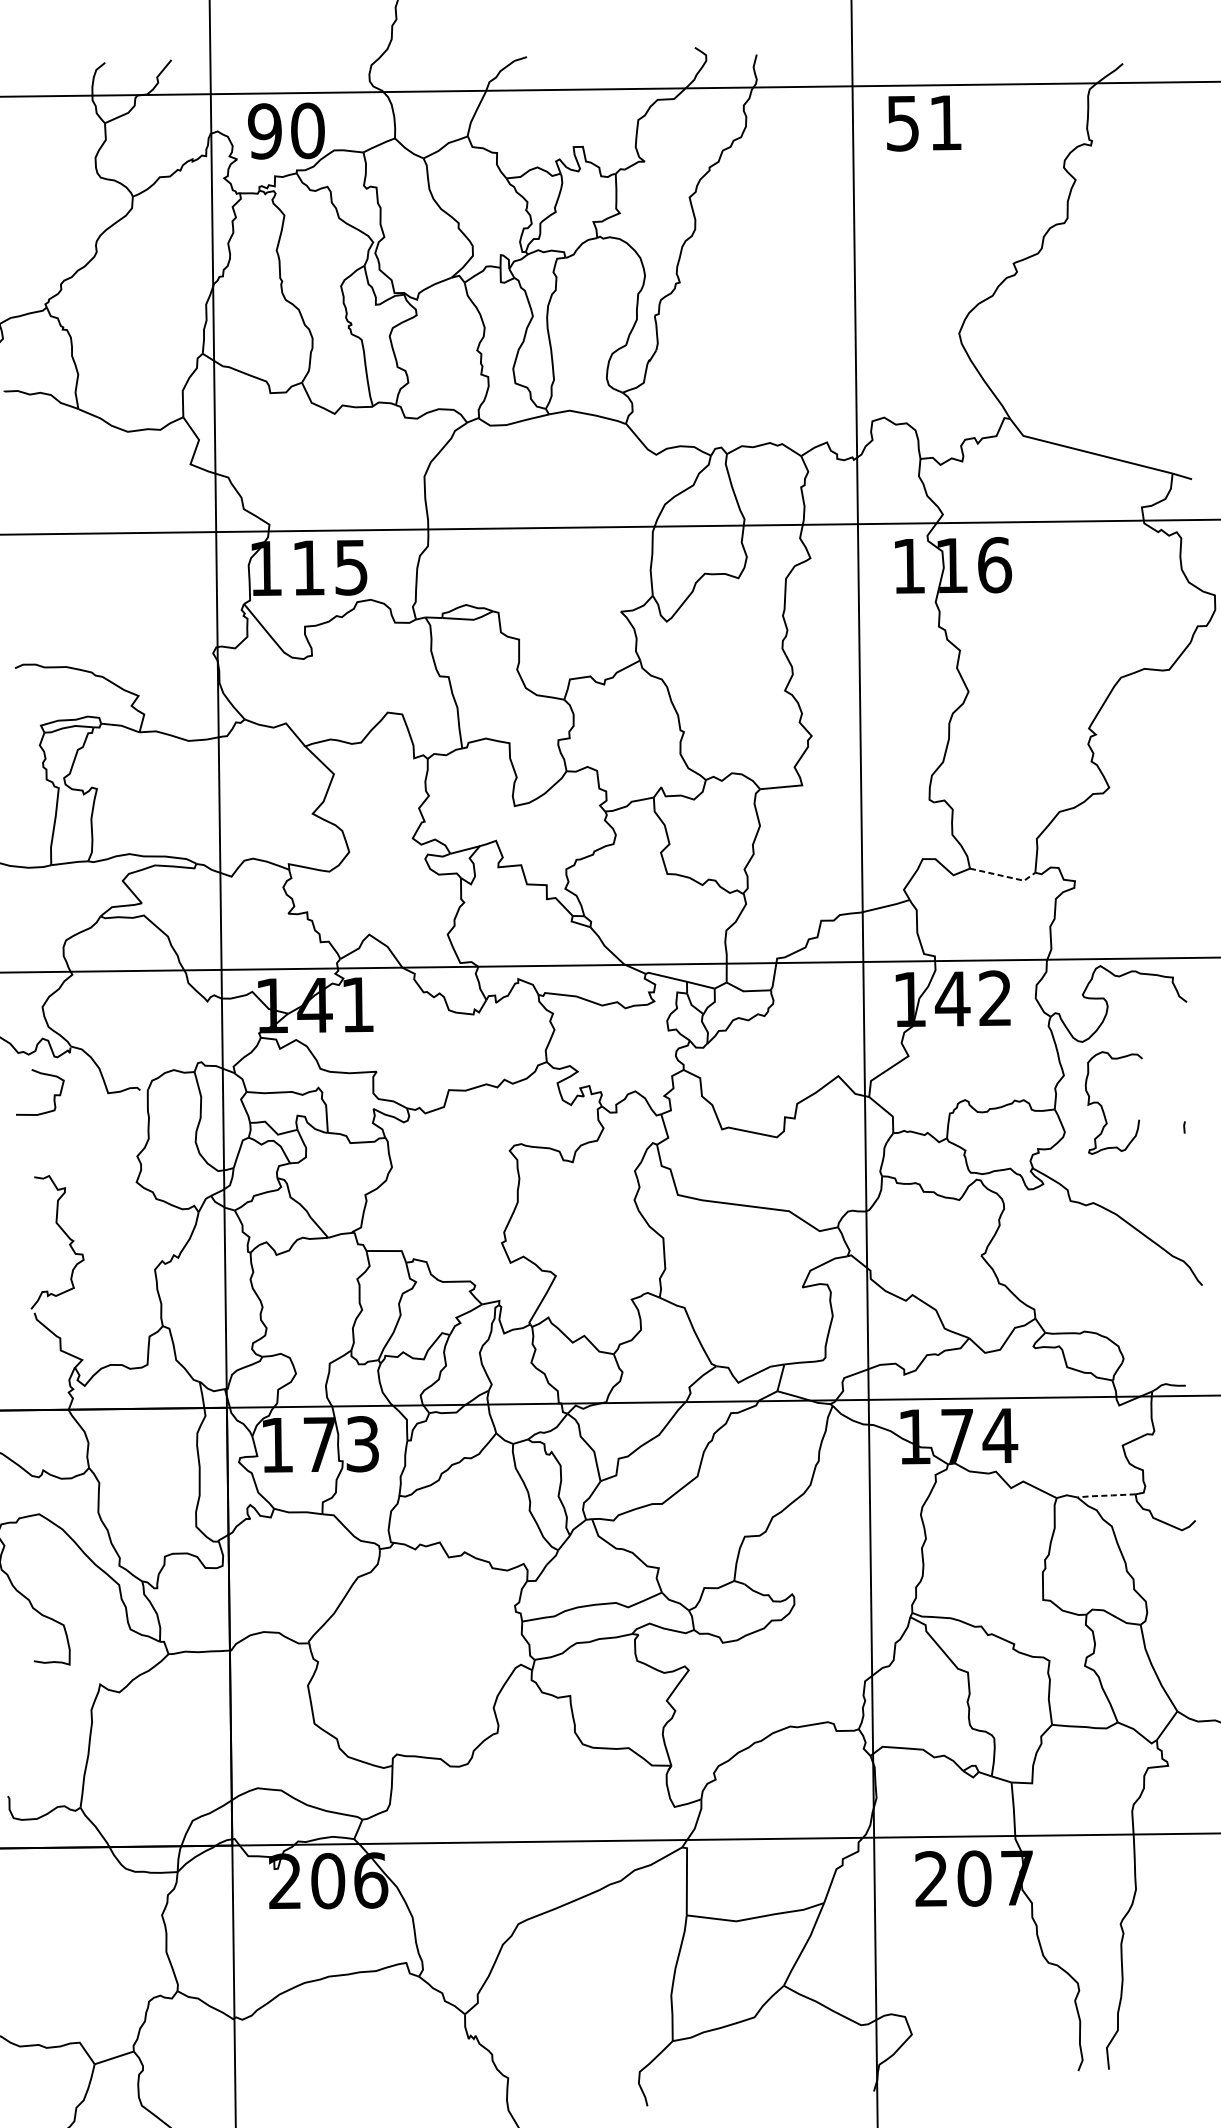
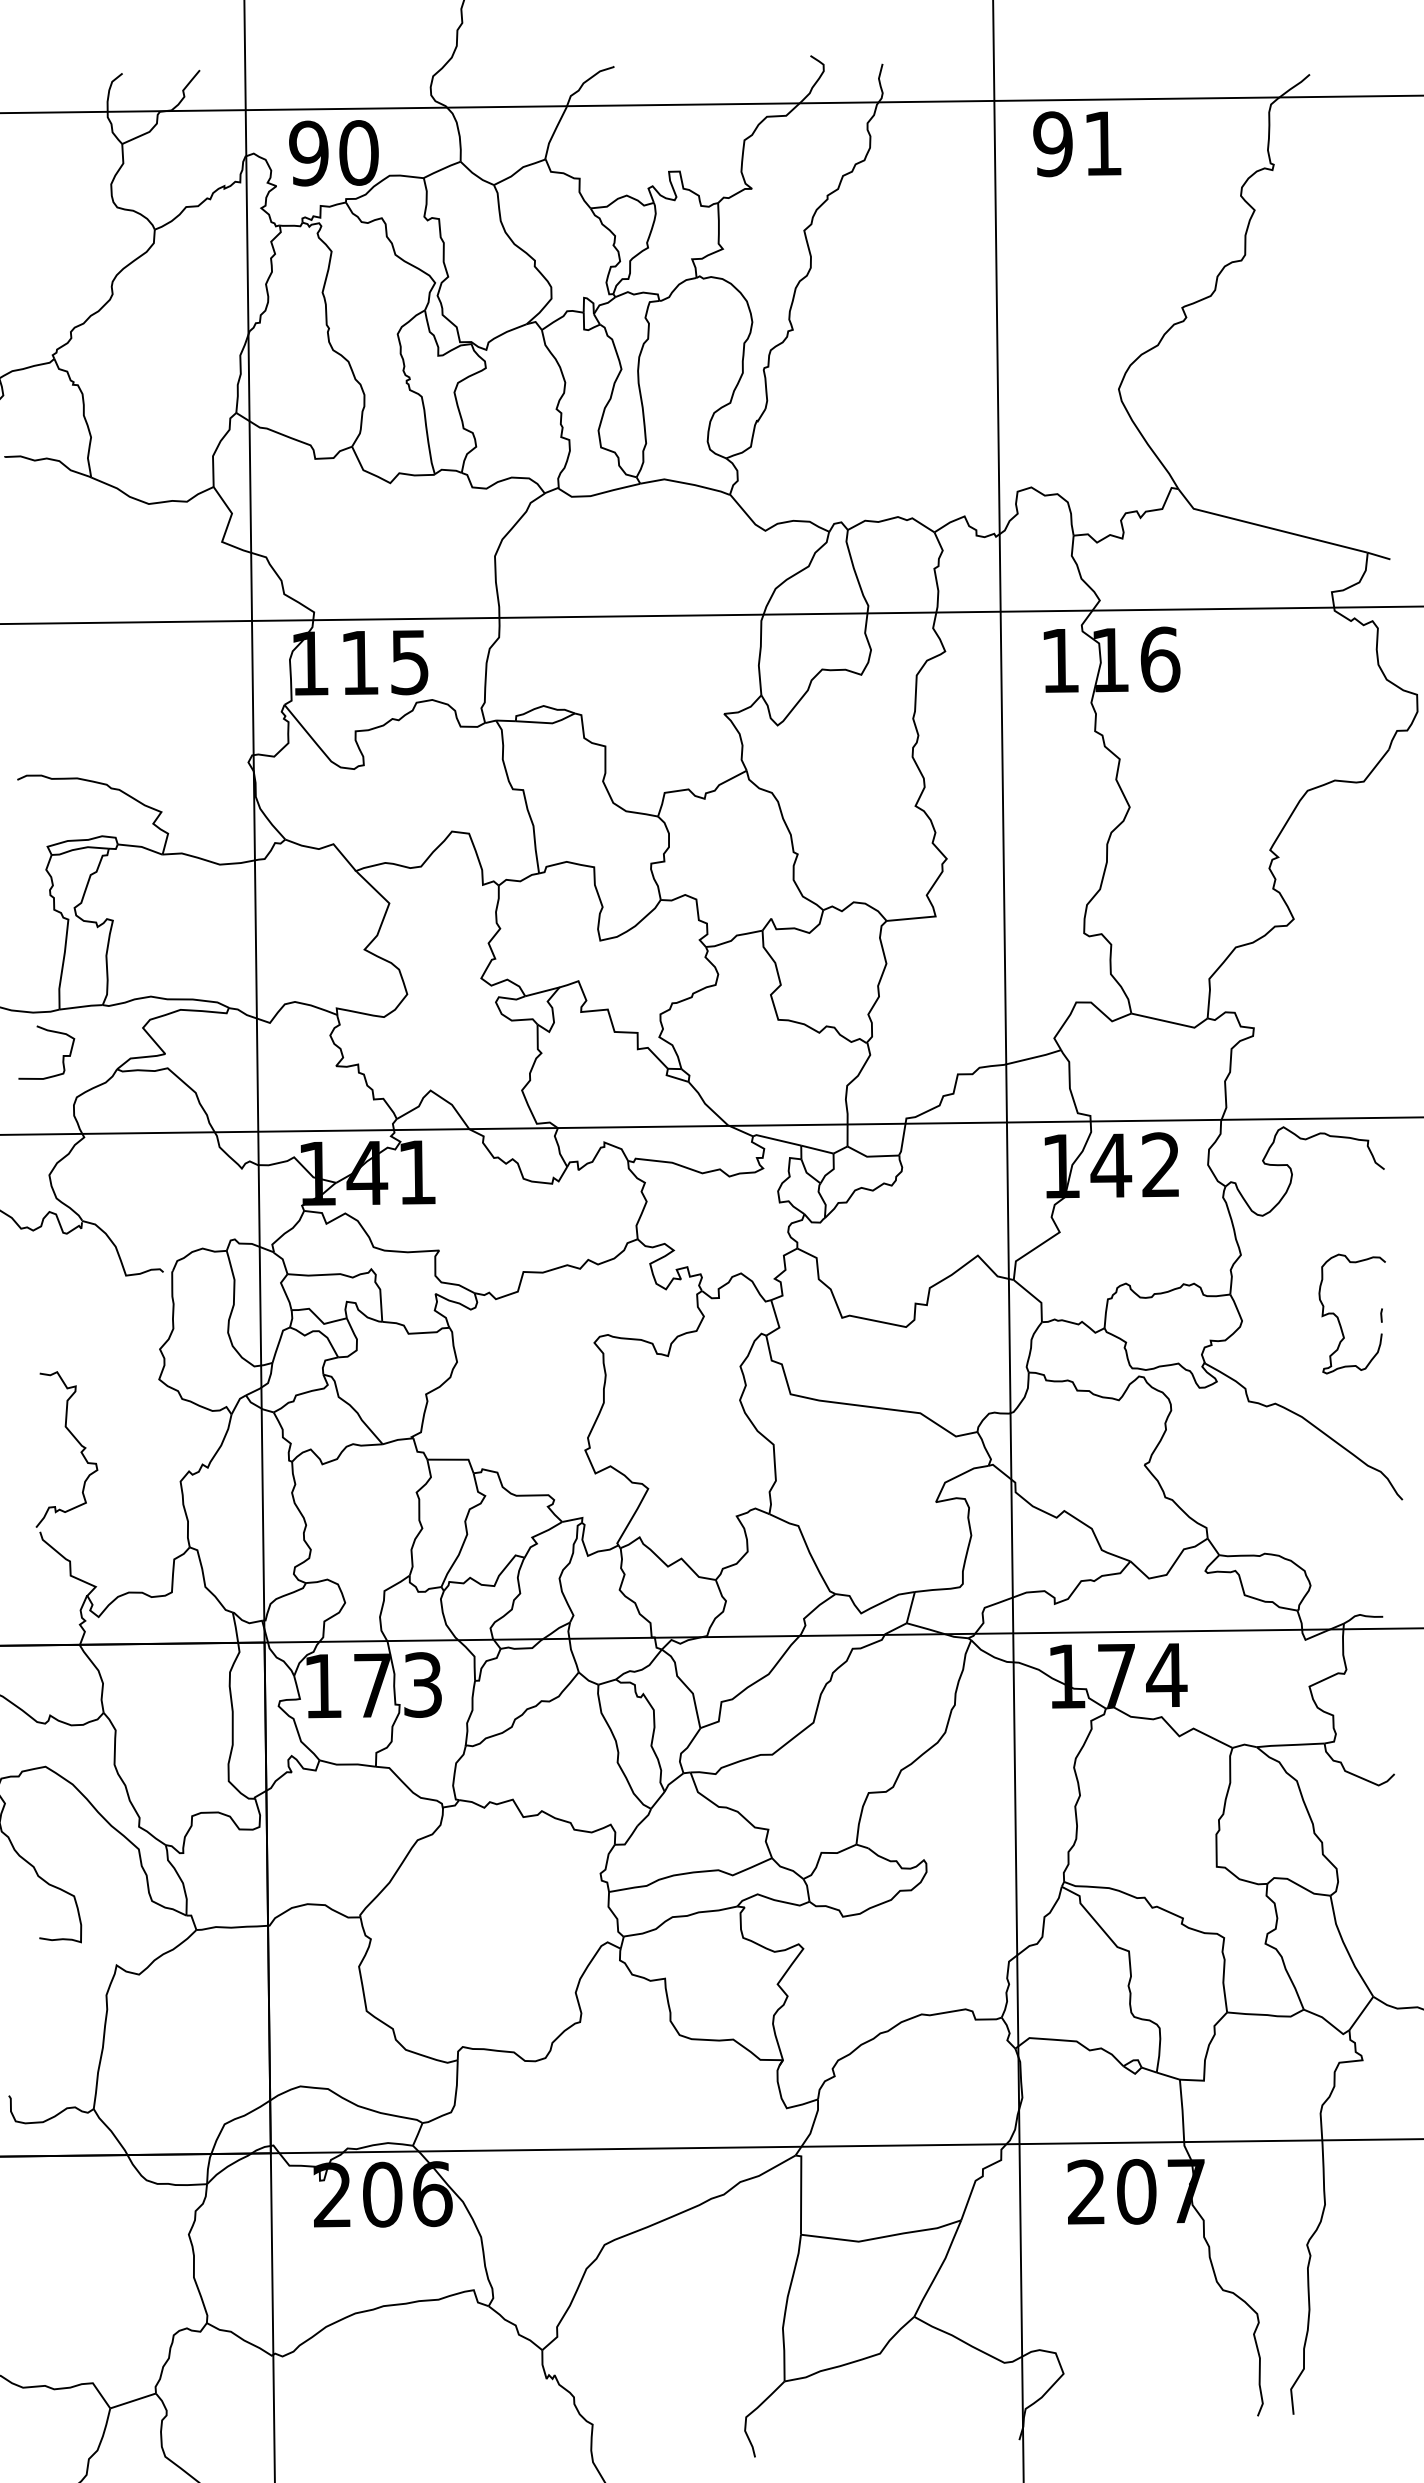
text: (902, 123) -> (1052, 144), 51 -> 91
line: (1005, 876) -> (1172, 1022), dashed -> solid
curve: (53, 1094) -> (62, 1055), moved
curve: (1102, 1105) -> (1338, 1316), moved
line: (1106, 1496) -> (1290, 1745), dashed -> solid

